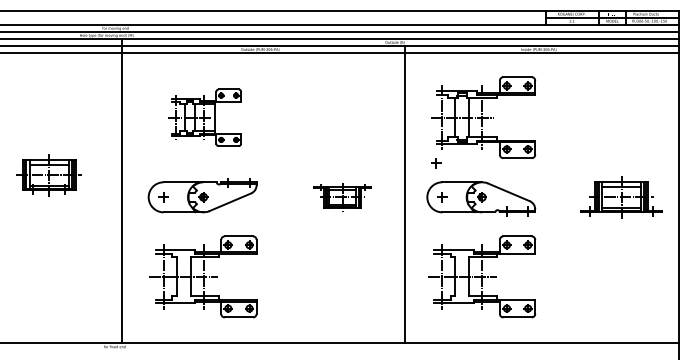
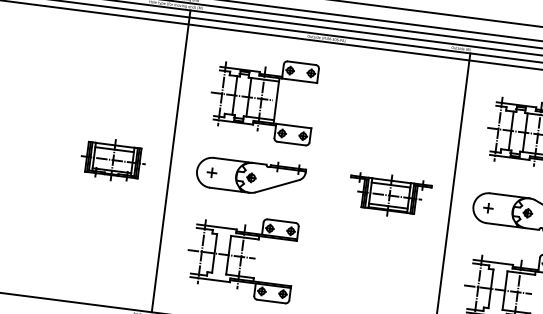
part: (204, 117) -> (262, 98), size x1.43
part: (436, 163) -> (486, 173), removed
part: (48, 175) -> (112, 160), moved
part: (342, 197) -> (389, 195), size x1.43

